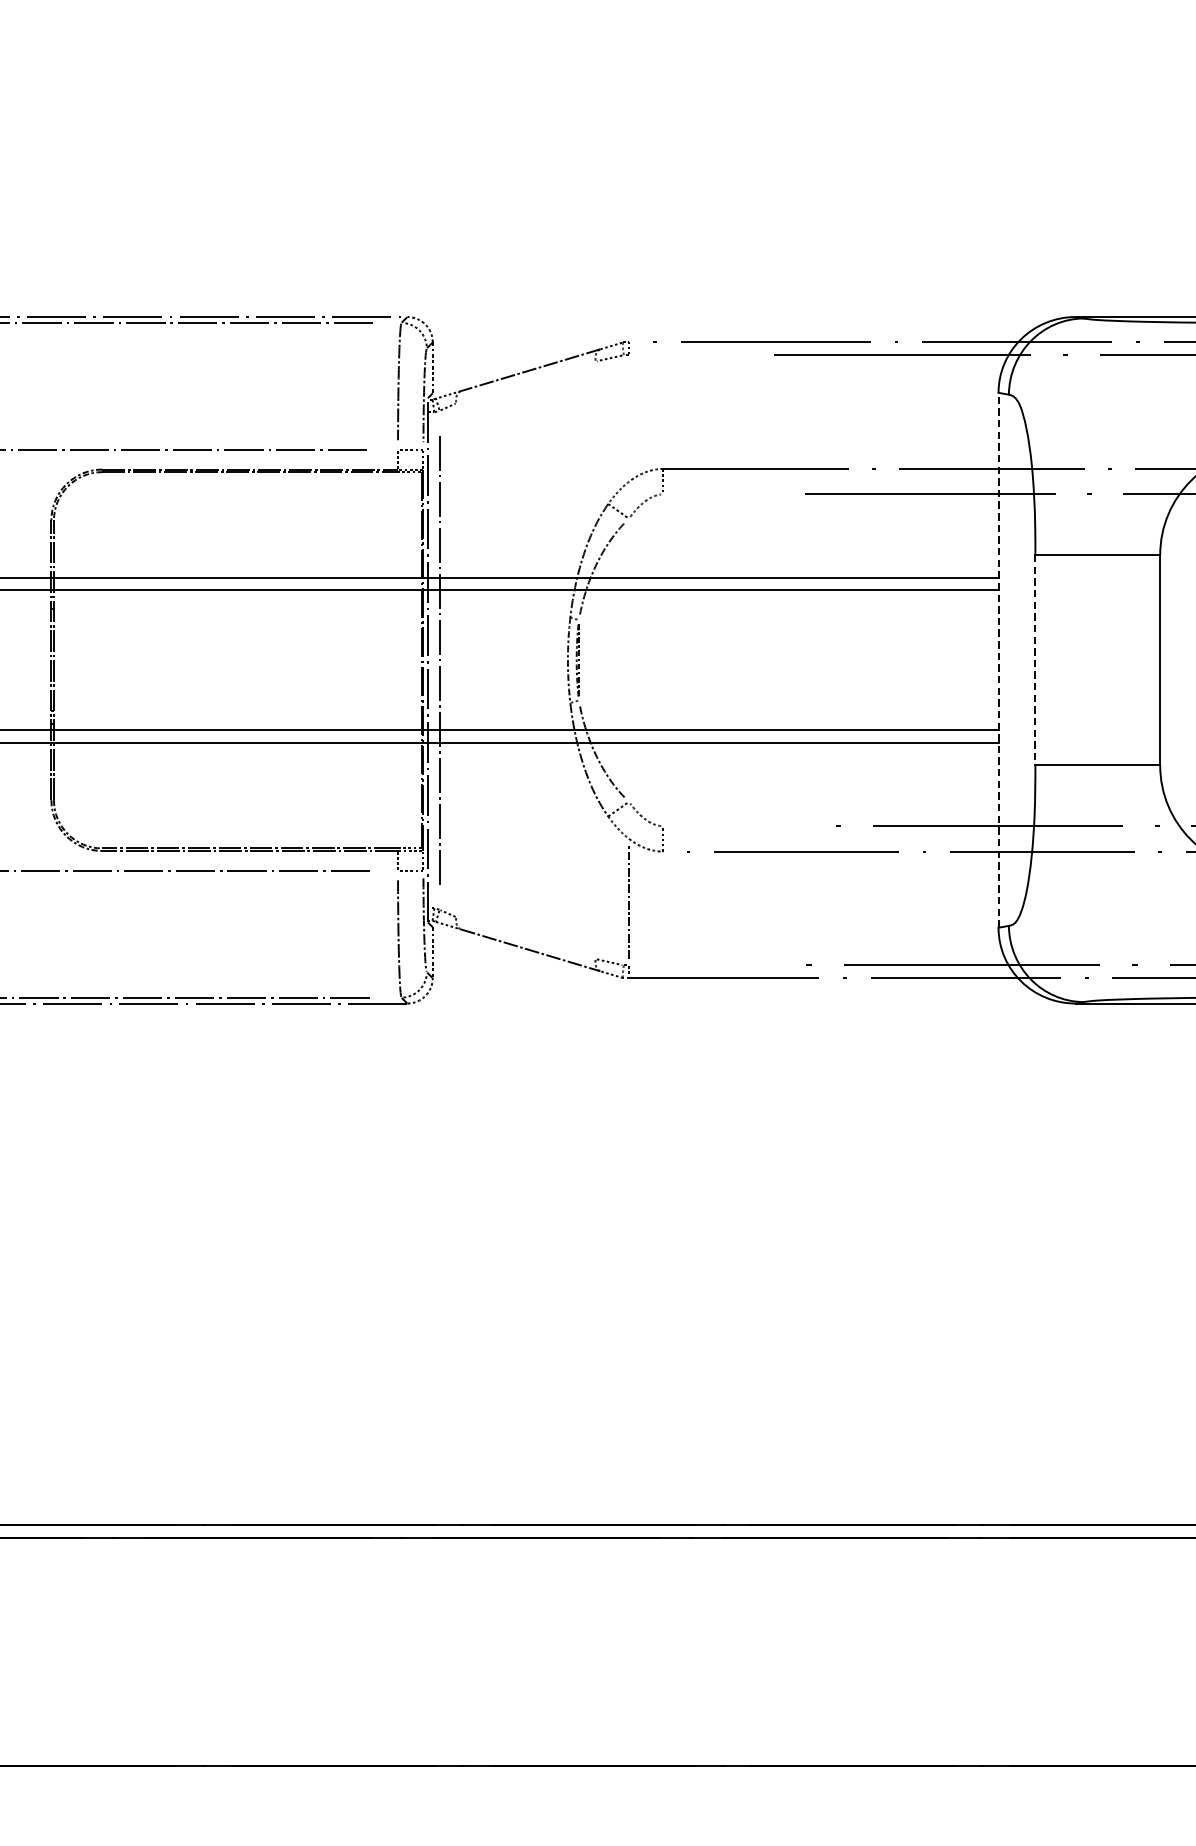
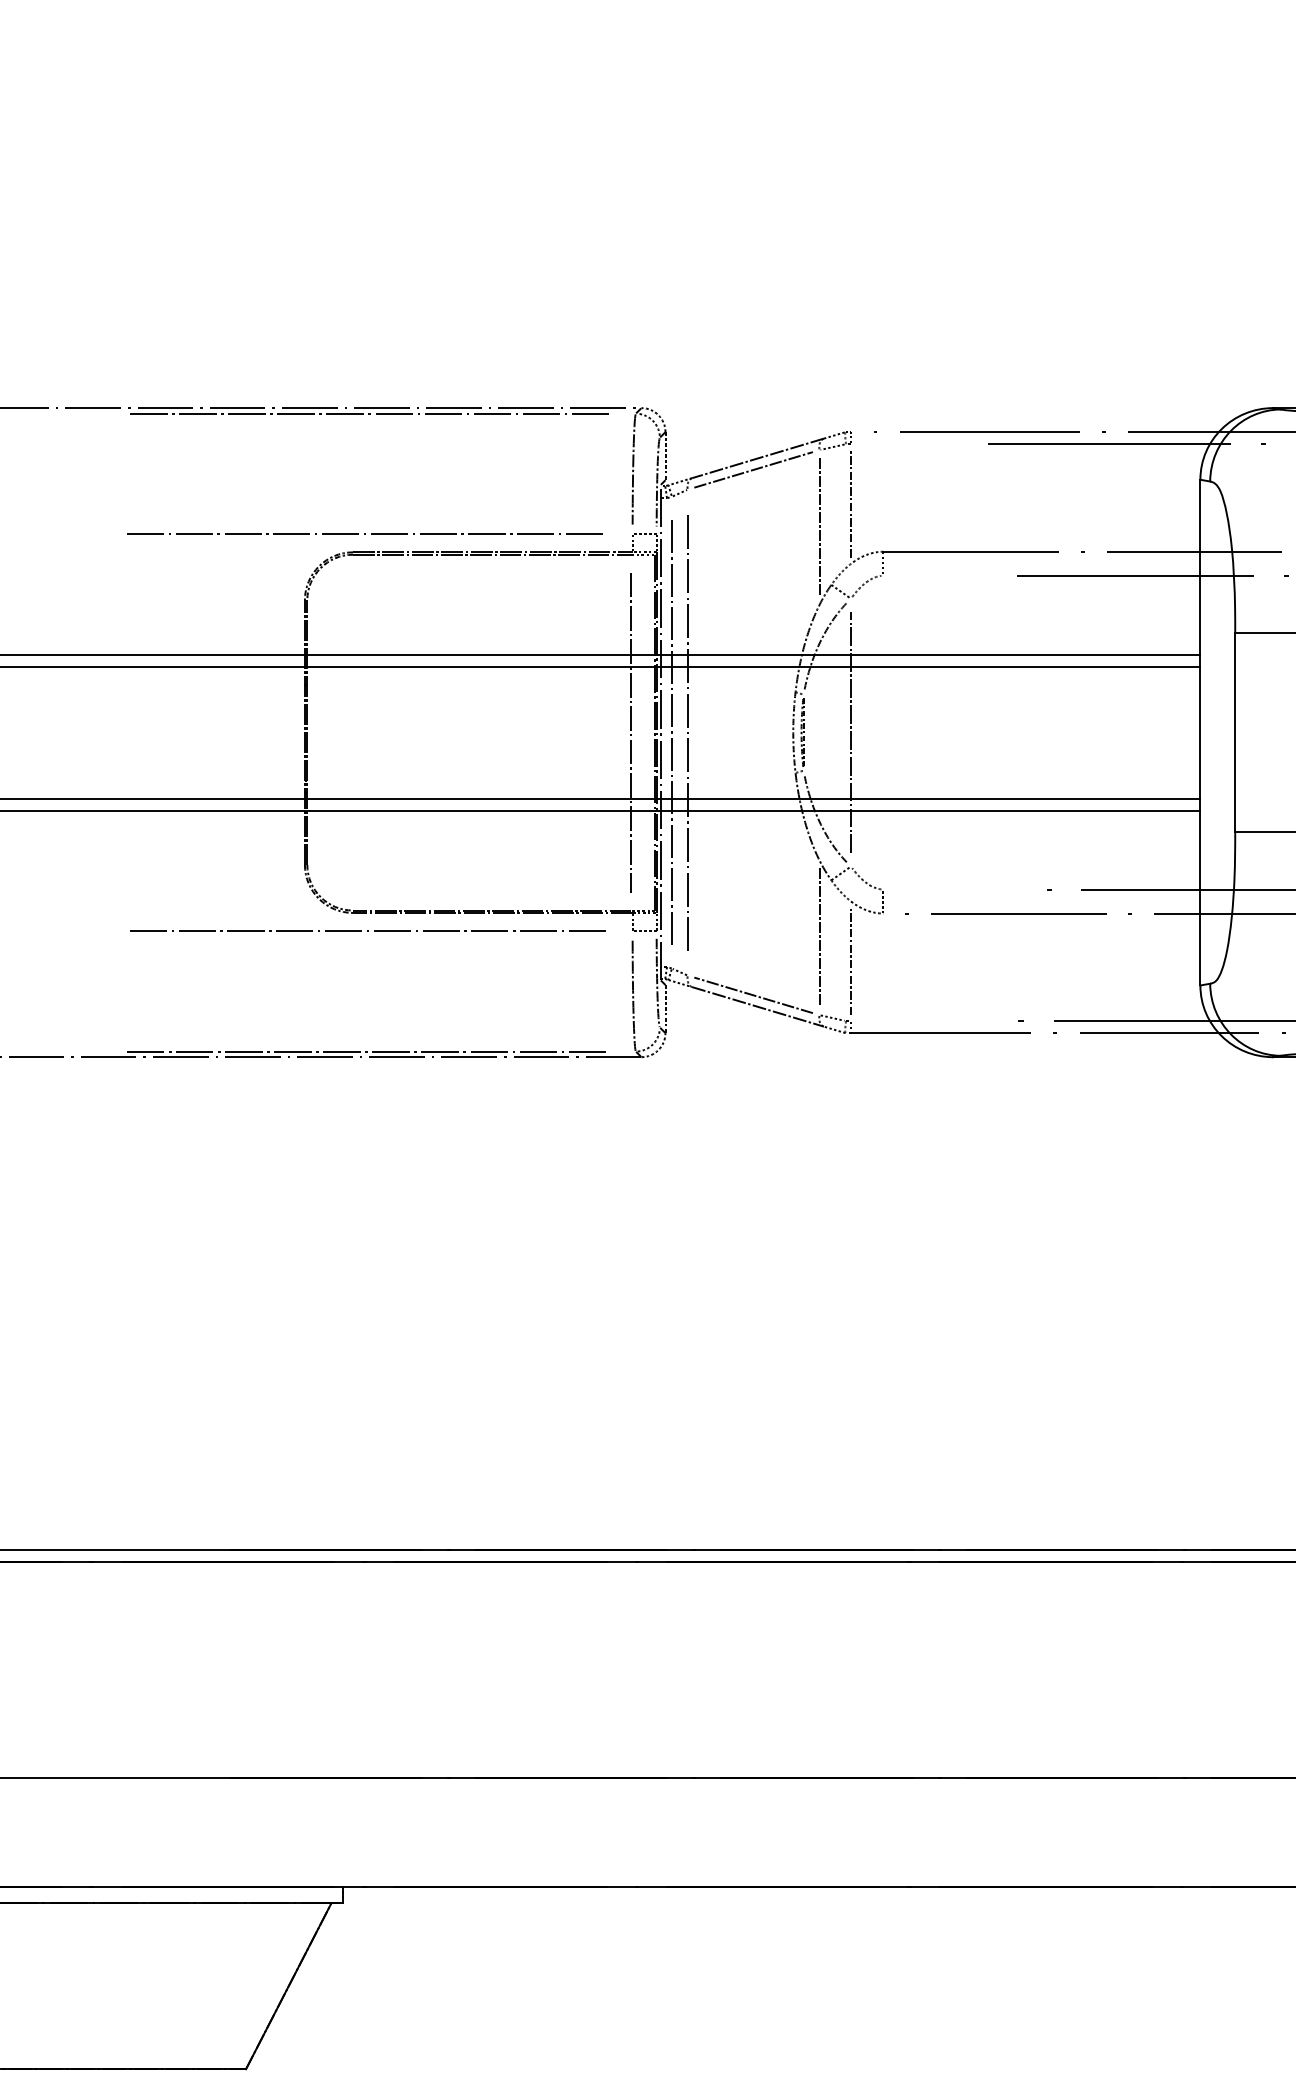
line: (525, 381) -> (753, 469), added
line: (629, 417) -> (851, 503), added
line: (595, 443) -> (819, 527), added
line: (396, 660) -> (631, 732), added
line: (456, 660) -> (687, 732), added
line: (629, 660) -> (851, 732), added
line: (998, 660) -> (1200, 732), dashed -> solid
line: (1035, 661) -> (1235, 733), dashed -> solid
line: (595, 876) -> (819, 937), added
line: (525, 938) -> (753, 995), added

